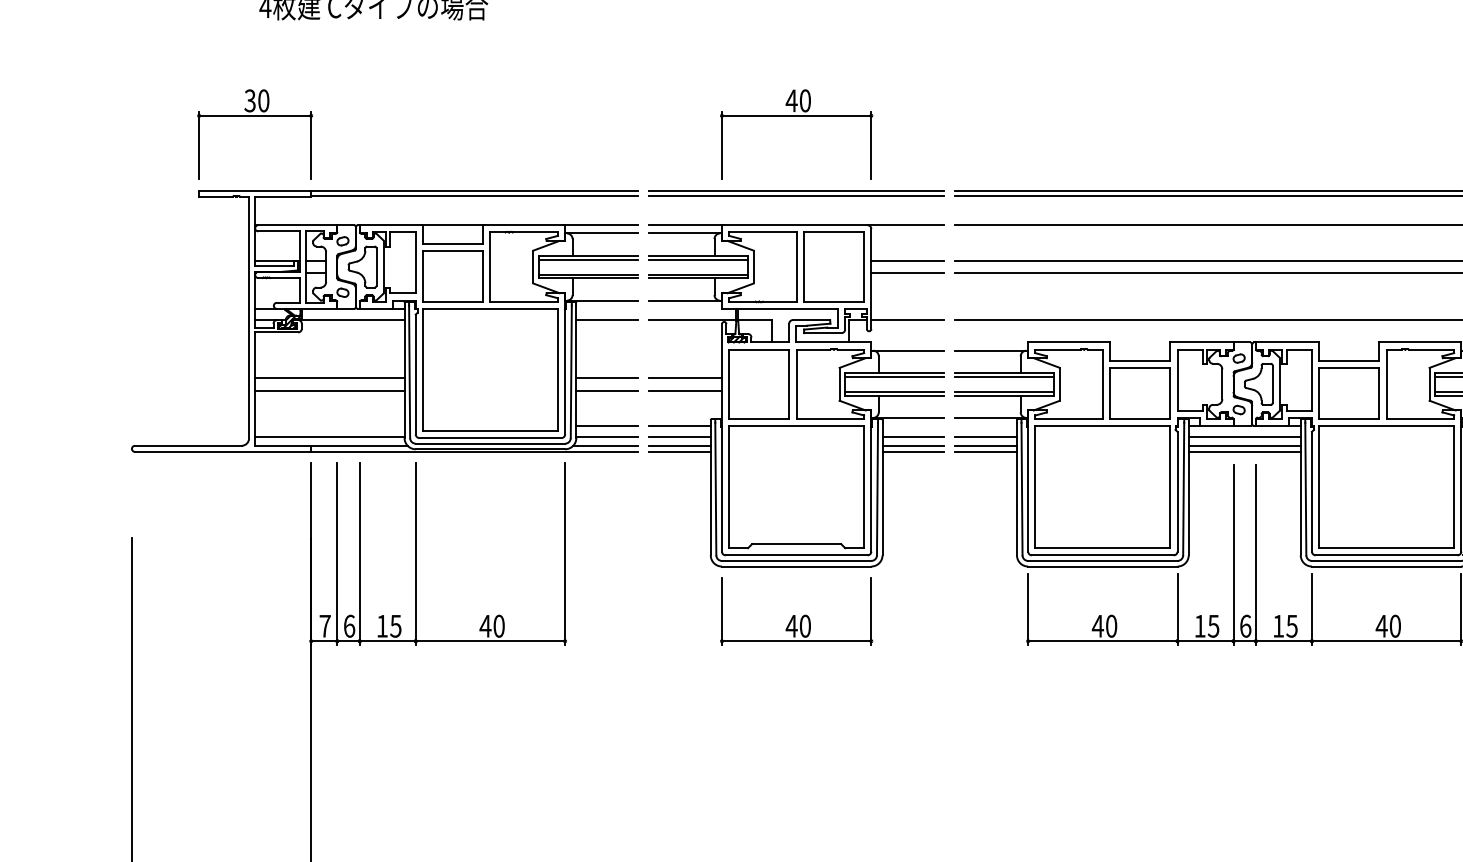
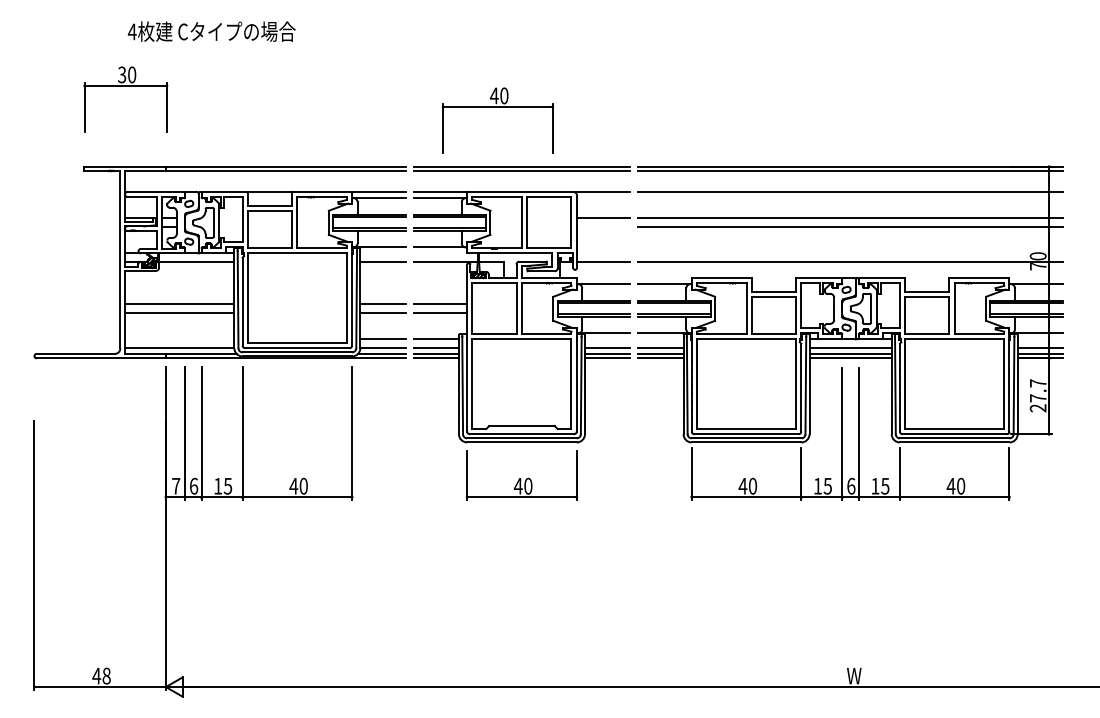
part: (254, 116) -> (125, 86), moved
part: (796, 116) -> (497, 107), moved
line: (907, 273) -> (603, 227), removed

